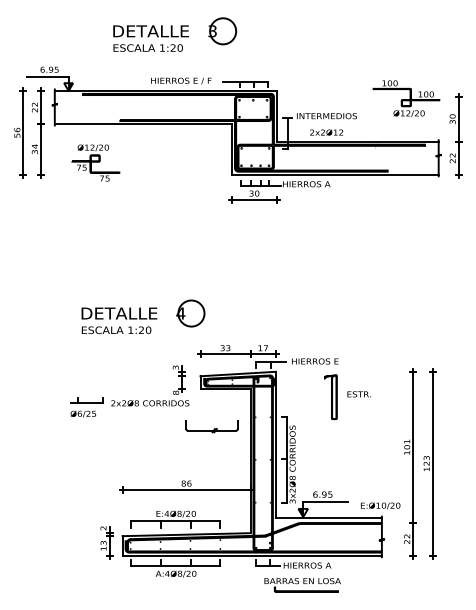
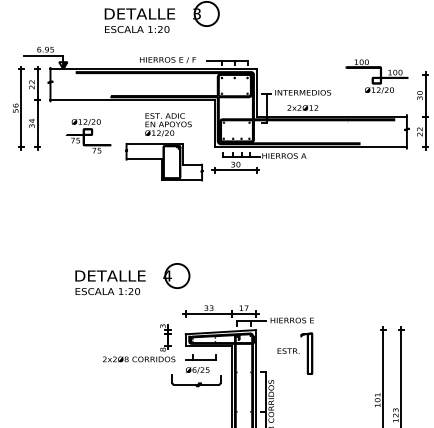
part: (177, 174) -> (164, 146), added
text: (358, 394) -> (287, 351), moved
part: (86, 407) -> (200, 364), moved

